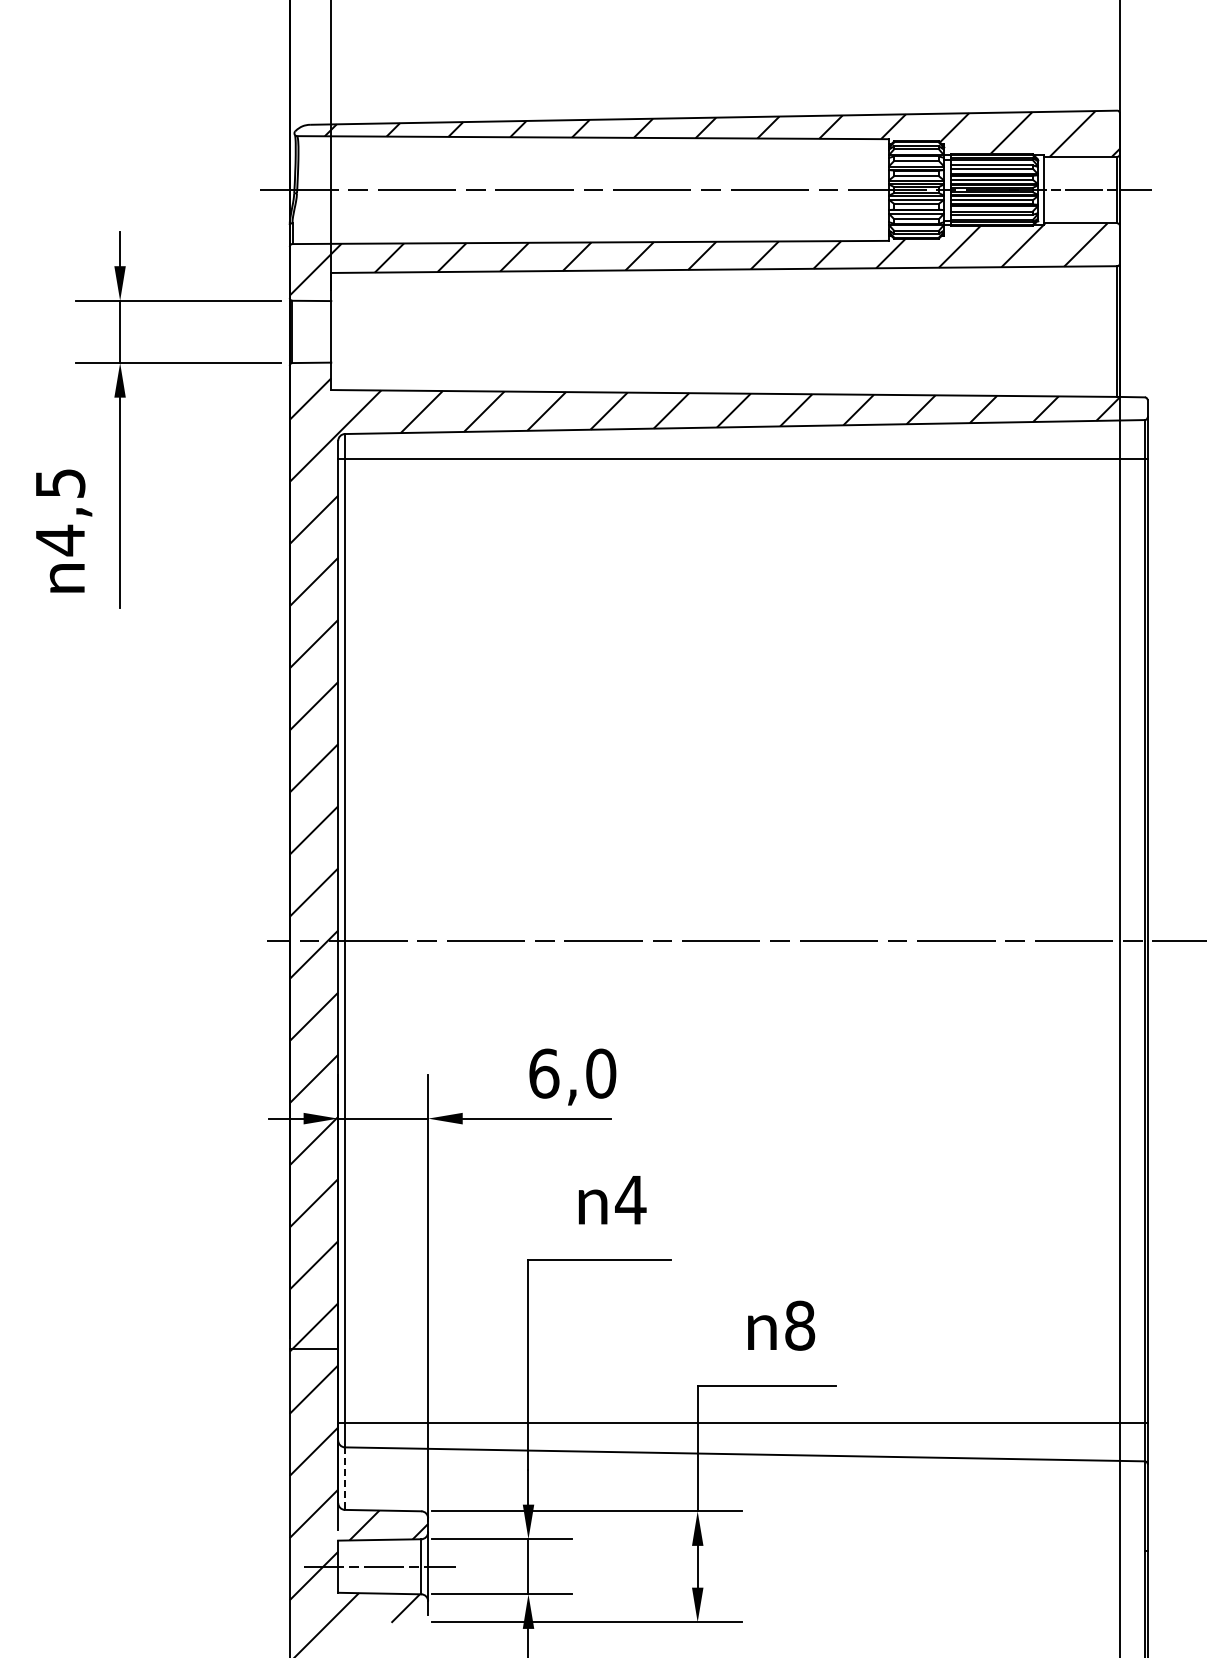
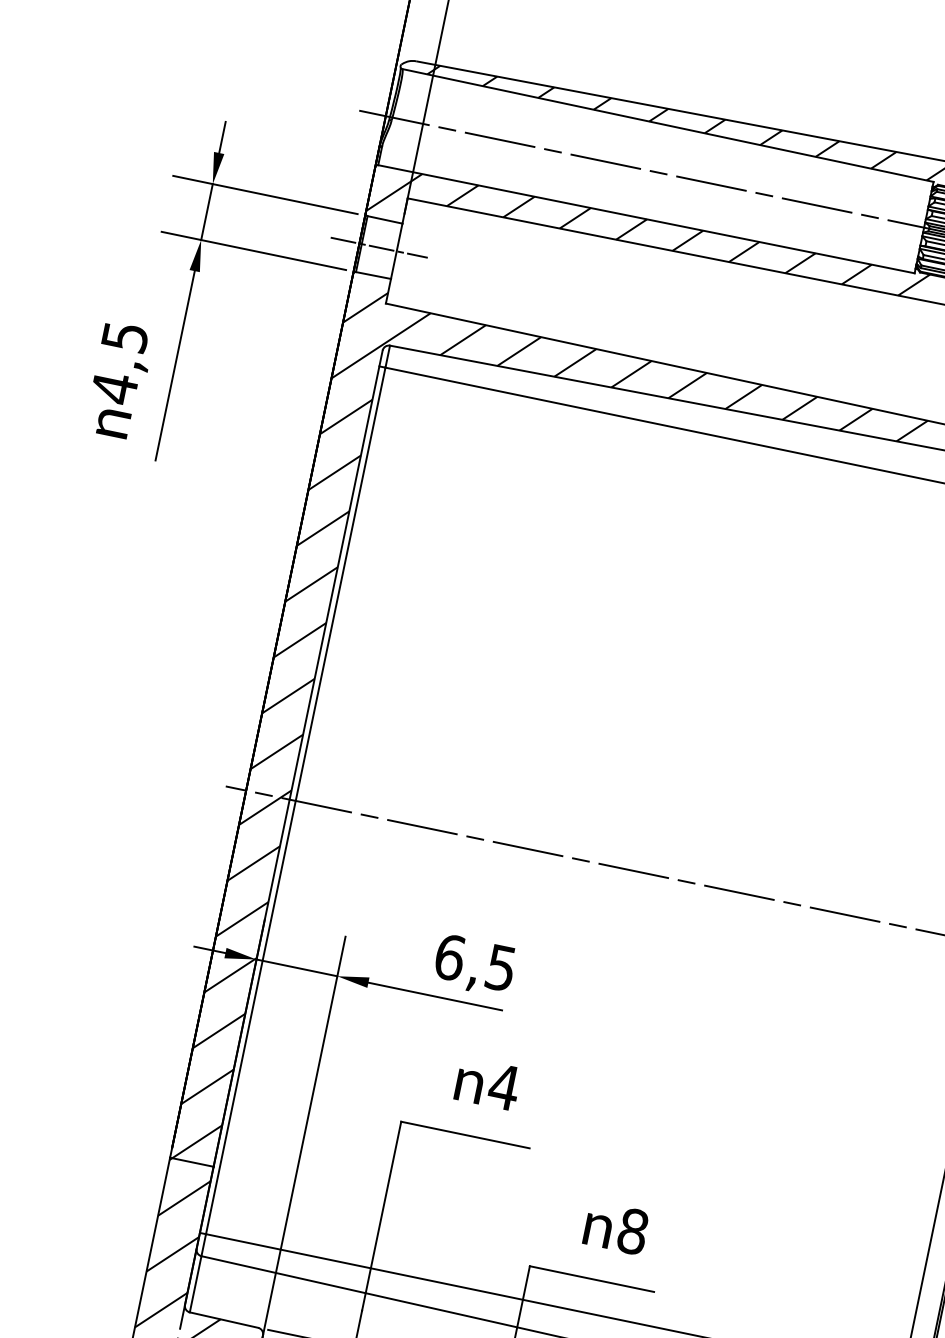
line: (311, 331) -> (379, 247), added
text: (601, 1073) -> (501, 967), 6,0 -> 6,5
line: (344, 1479) -> (195, 1284), dashed -> solid

